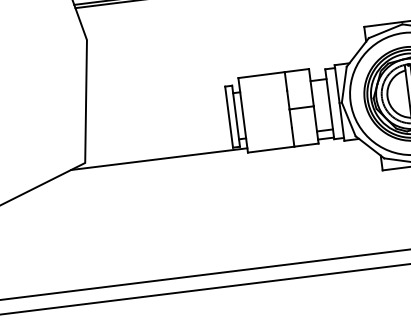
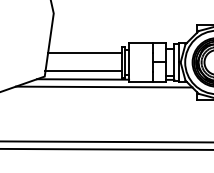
line: (155, 109) -> (84, 53), added
line: (158, 143) -> (83, 71), added
line: (200, 167) -> (103, 86), added

